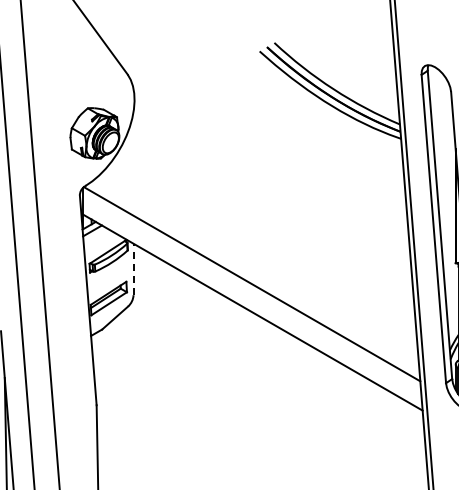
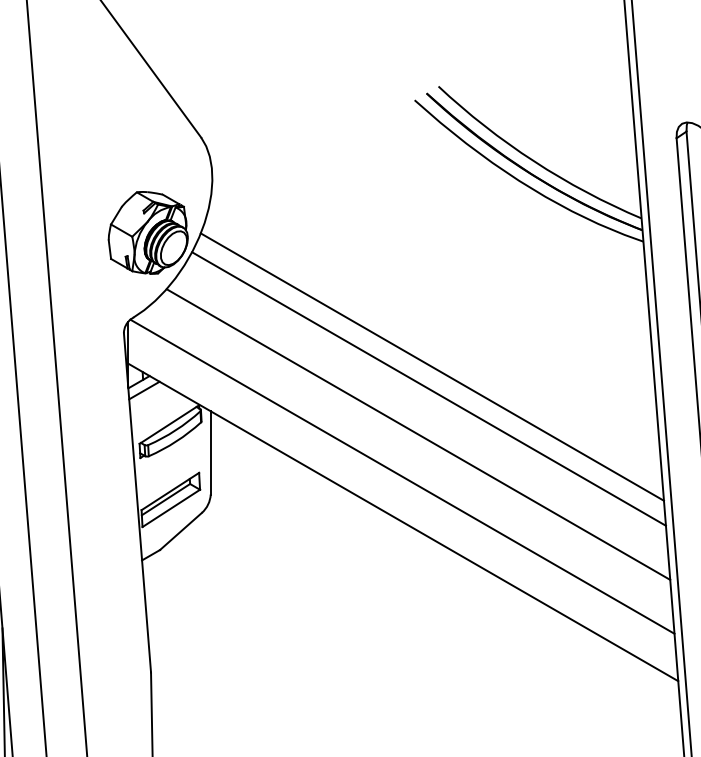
line: (270, 216) -> (432, 367), added
line: (268, 229) -> (428, 388), added
line: (261, 258) -> (417, 435), added
line: (133, 269) -> (210, 452), dashed -> solid

